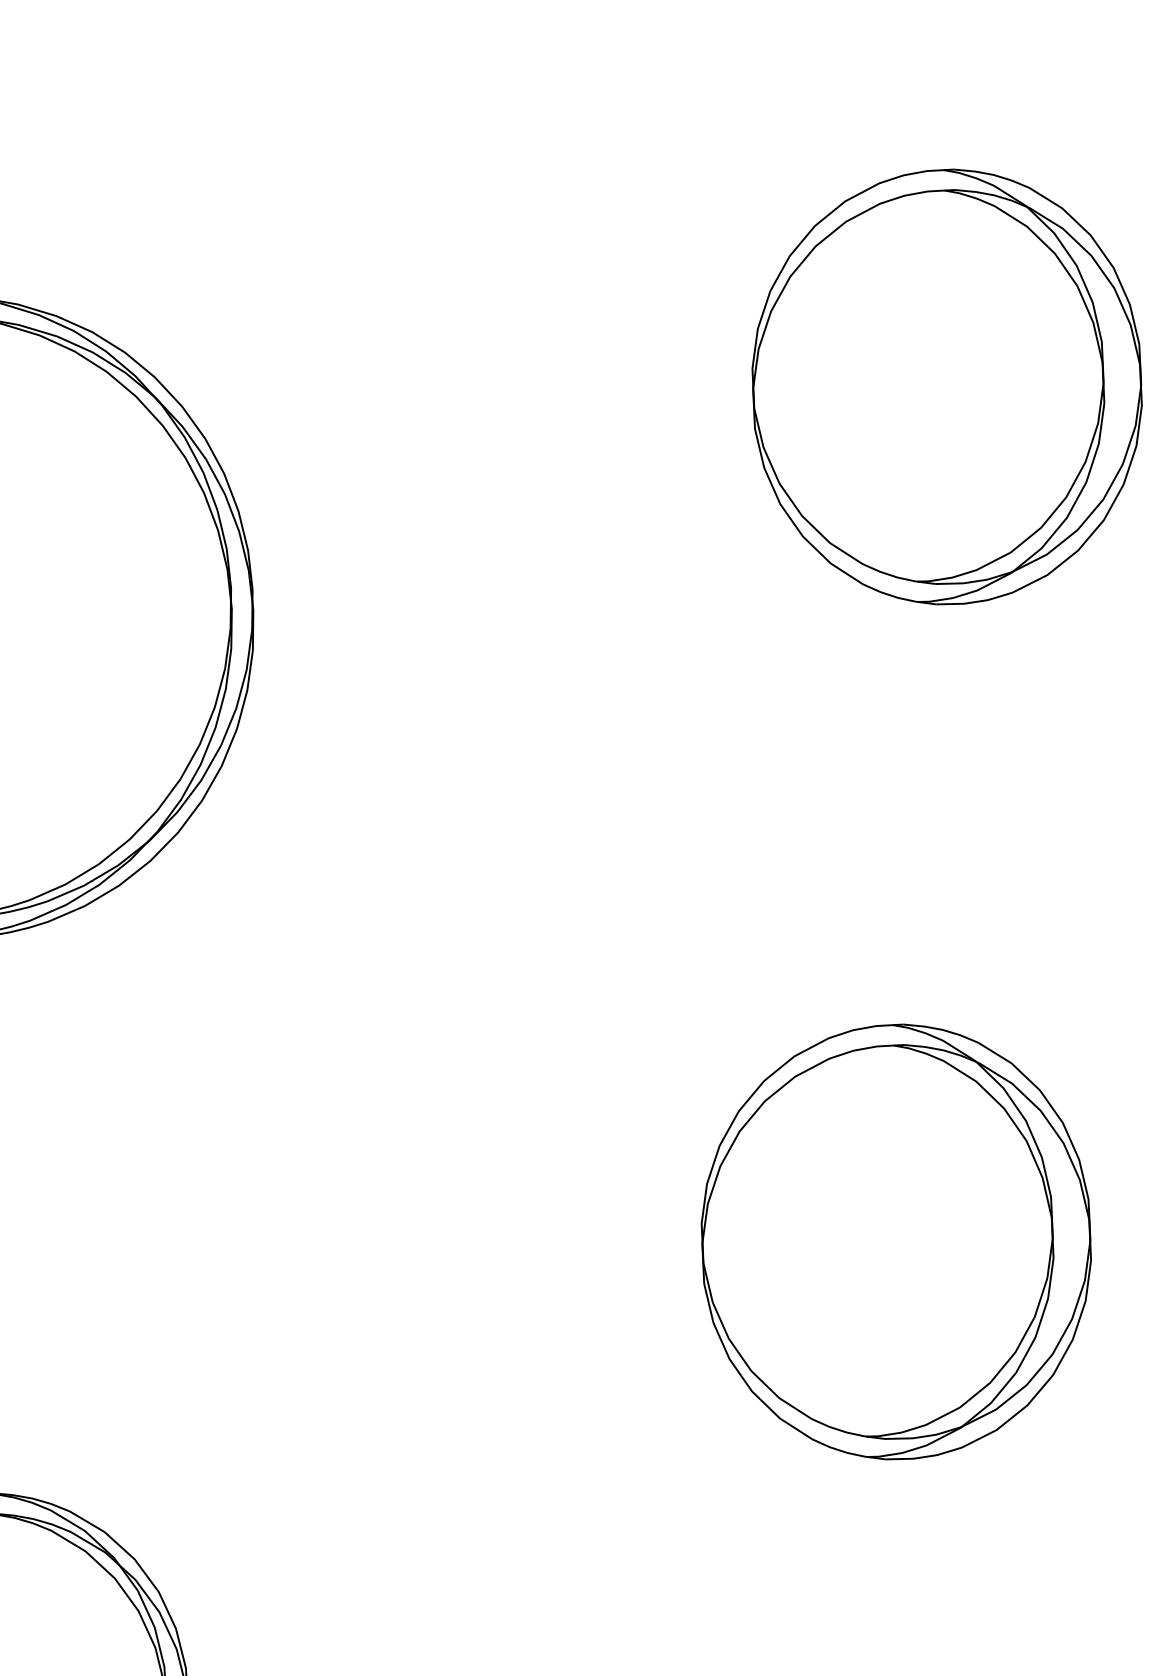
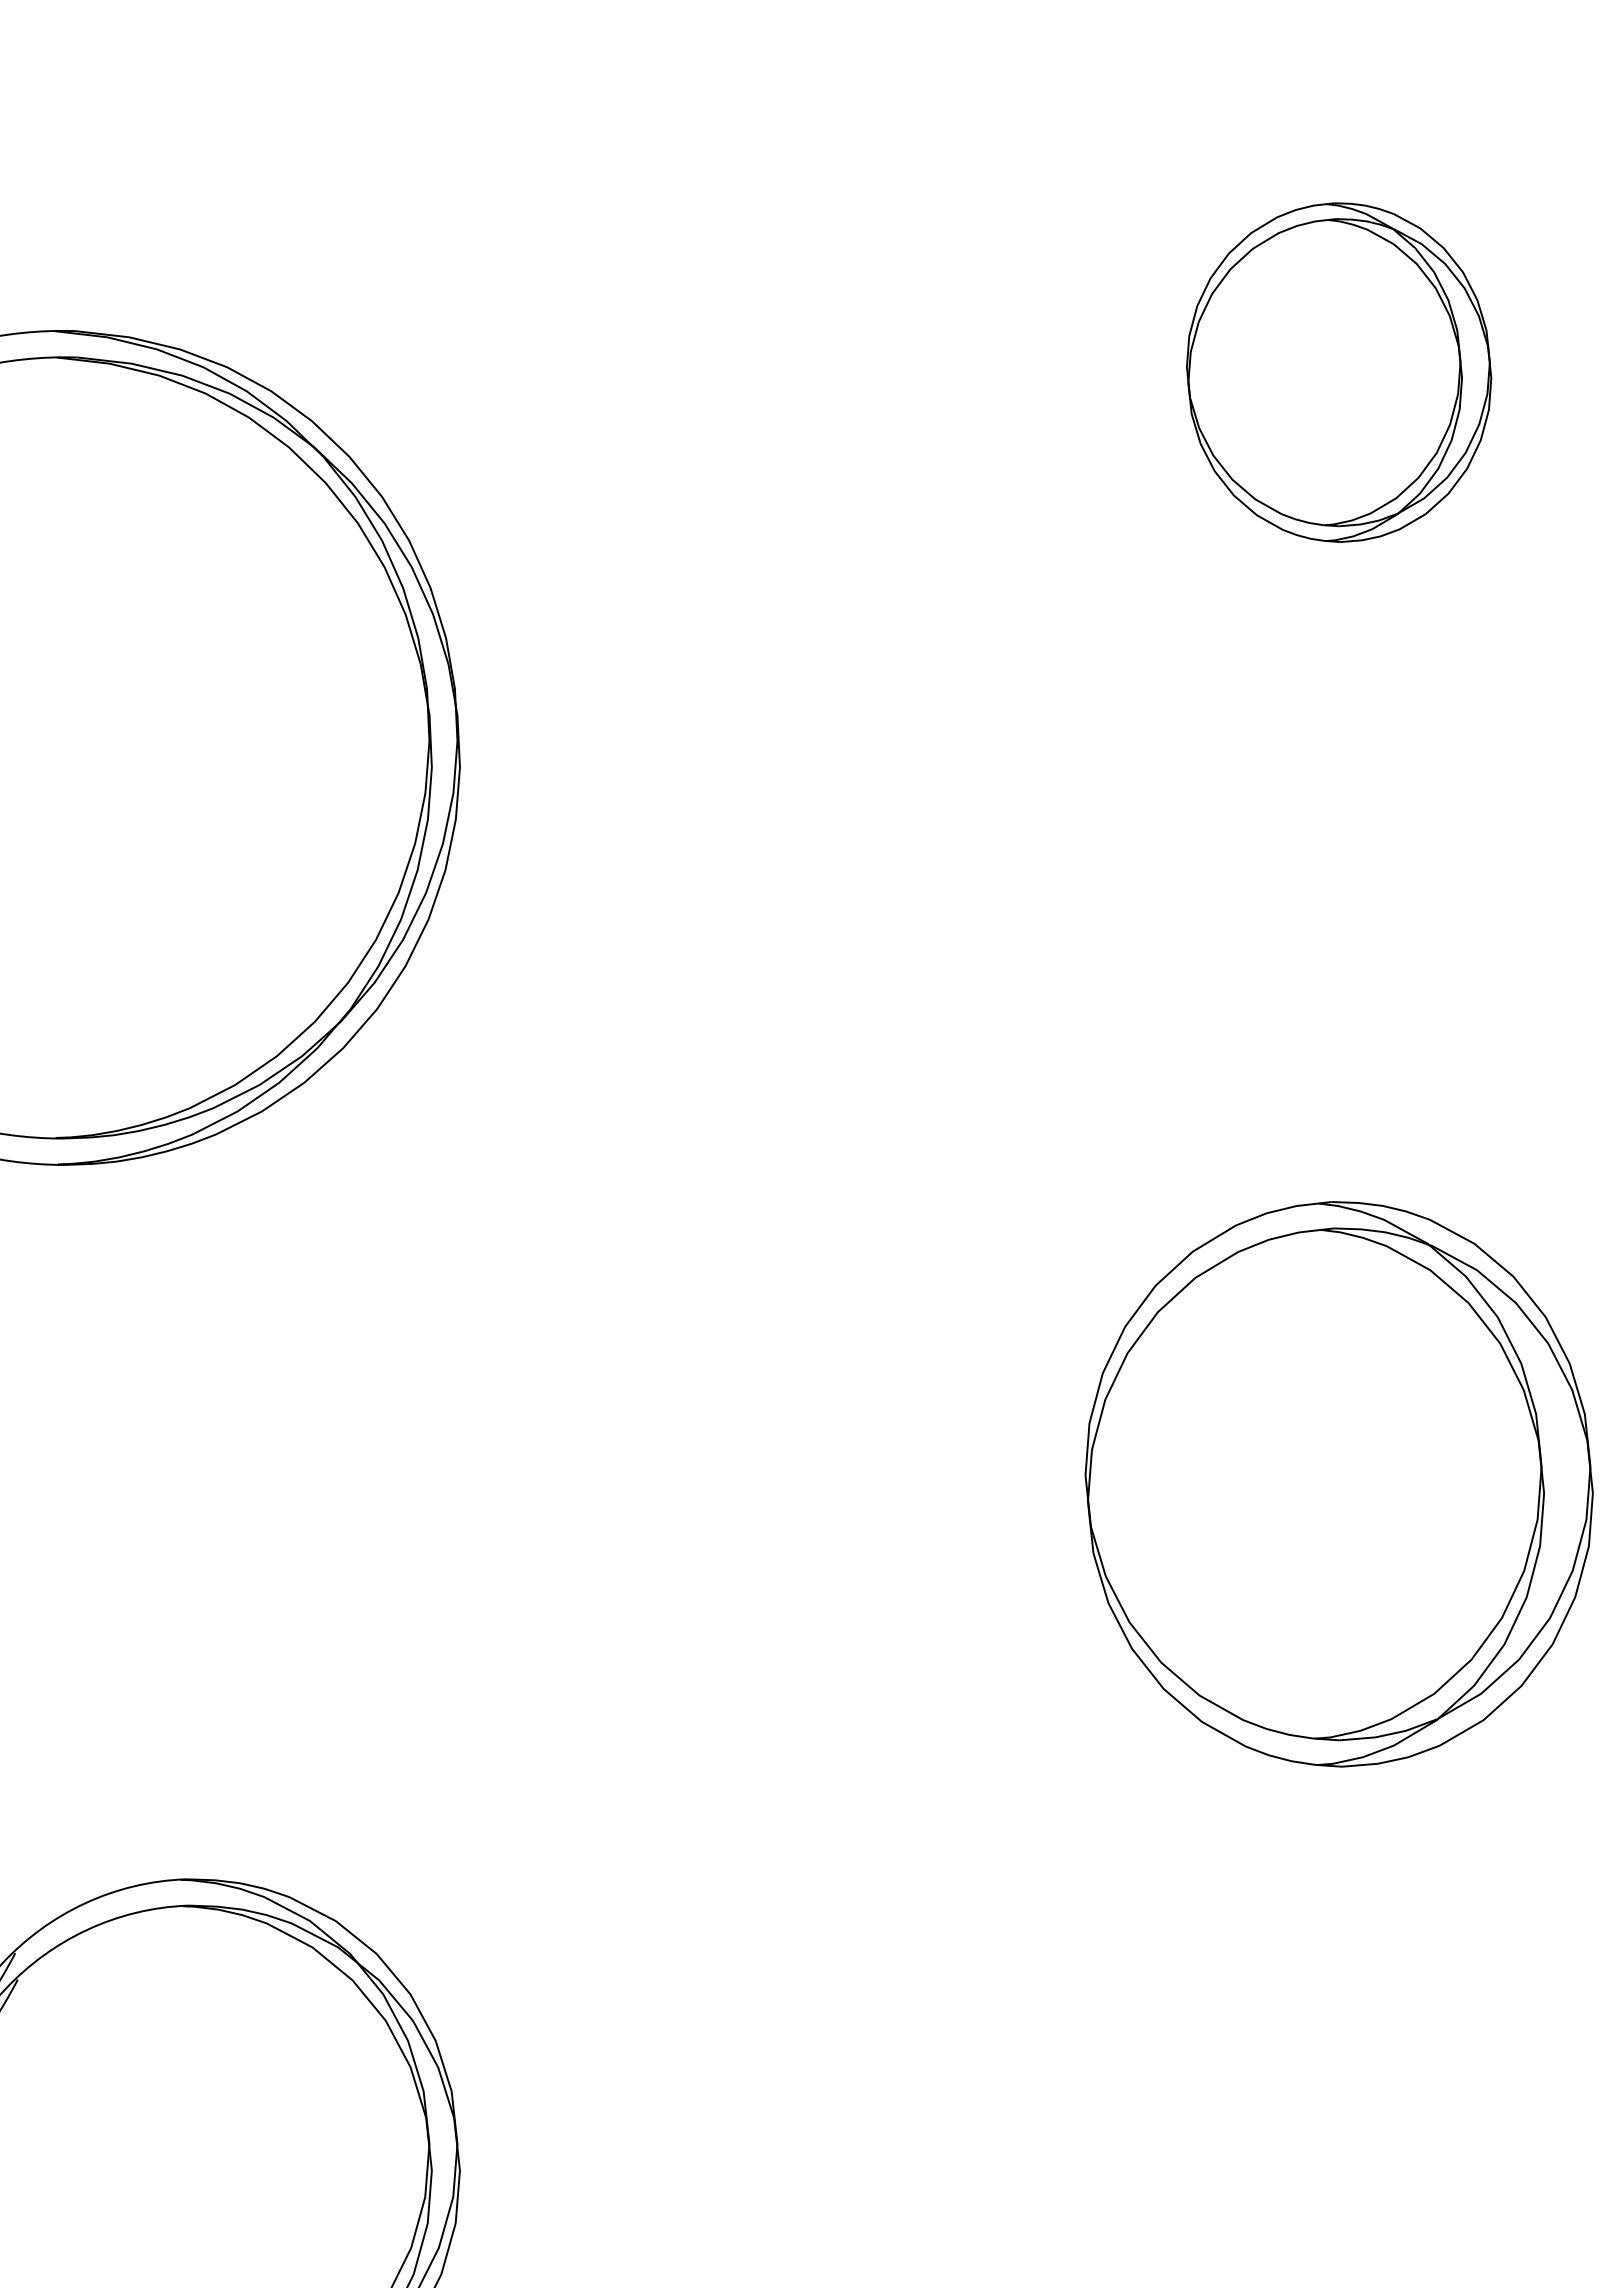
part: (946, 386) -> (1338, 372), size x0.6

